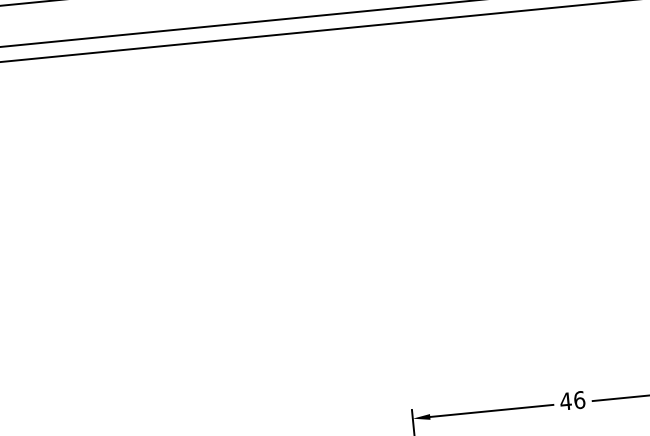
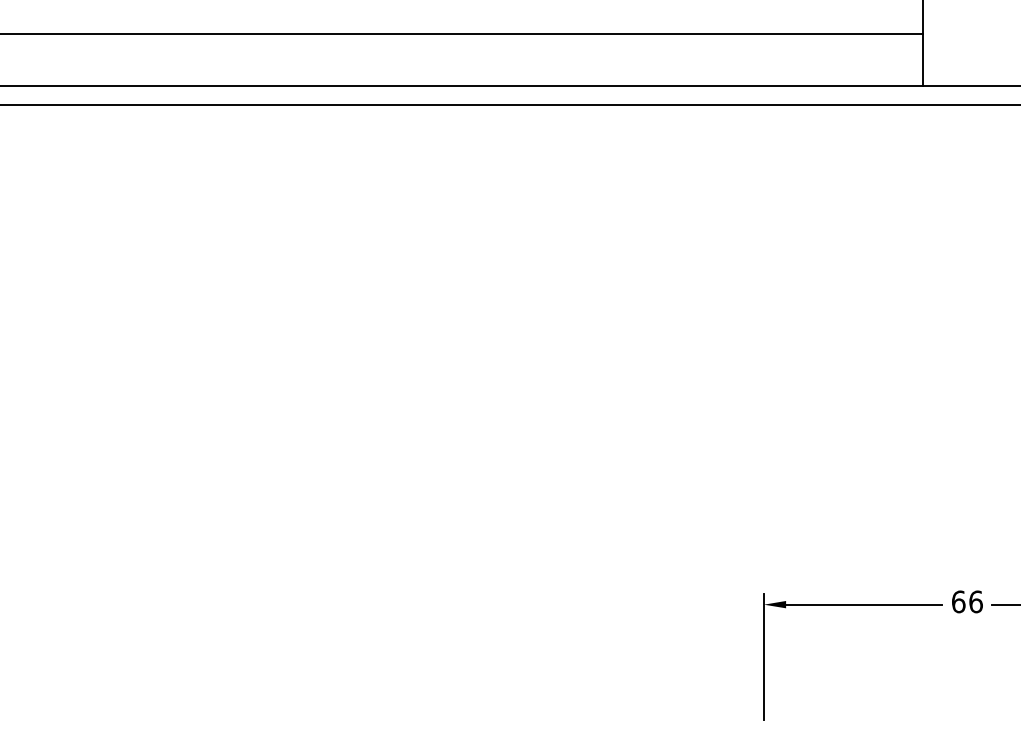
text: (565, 401) -> (958, 601), 46 -> 66

